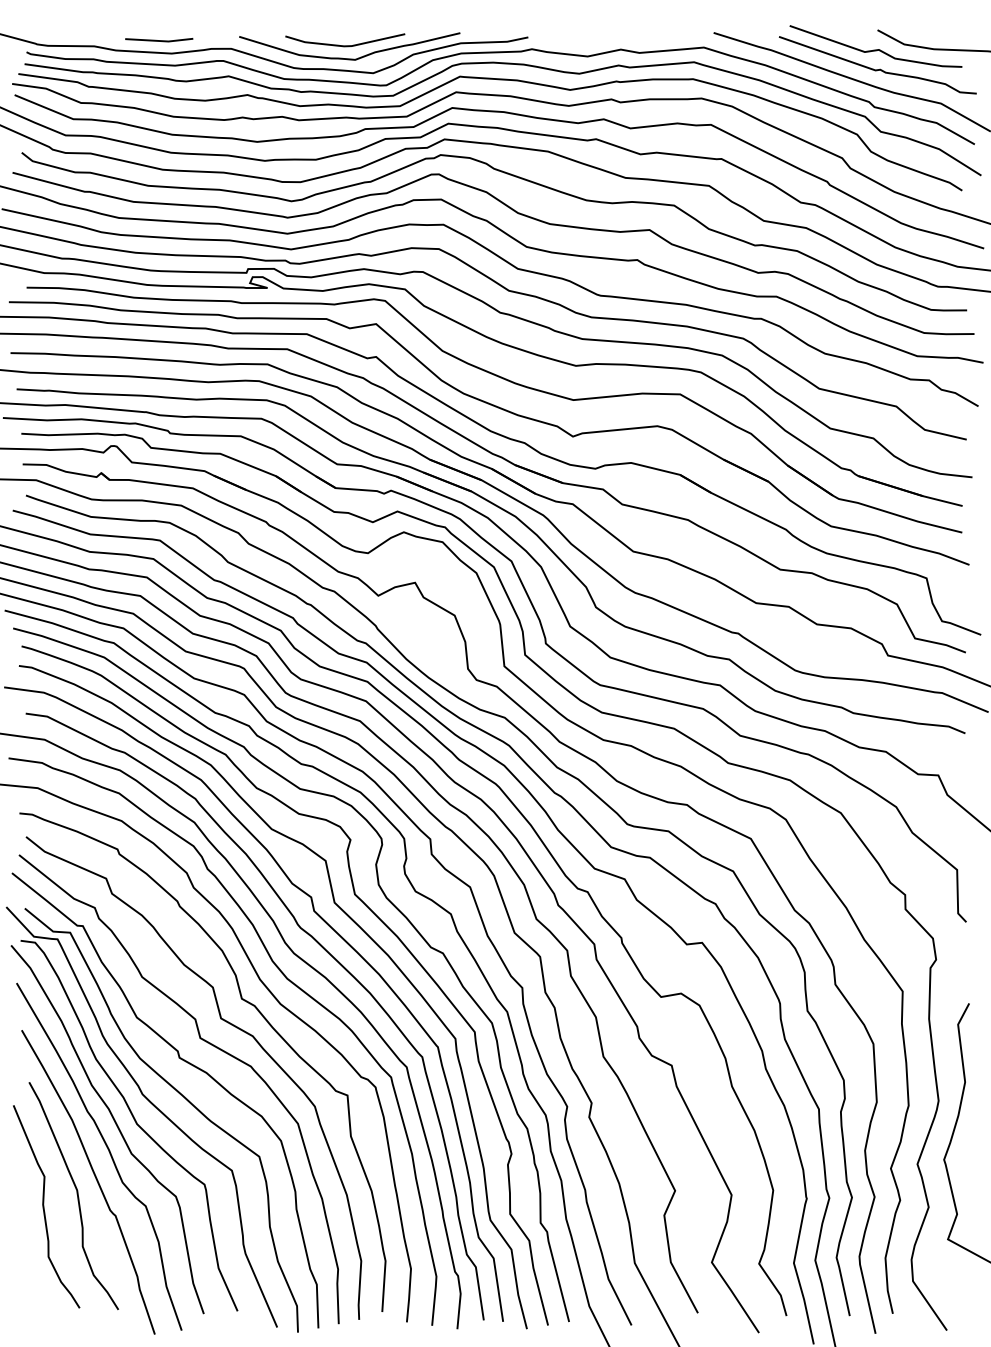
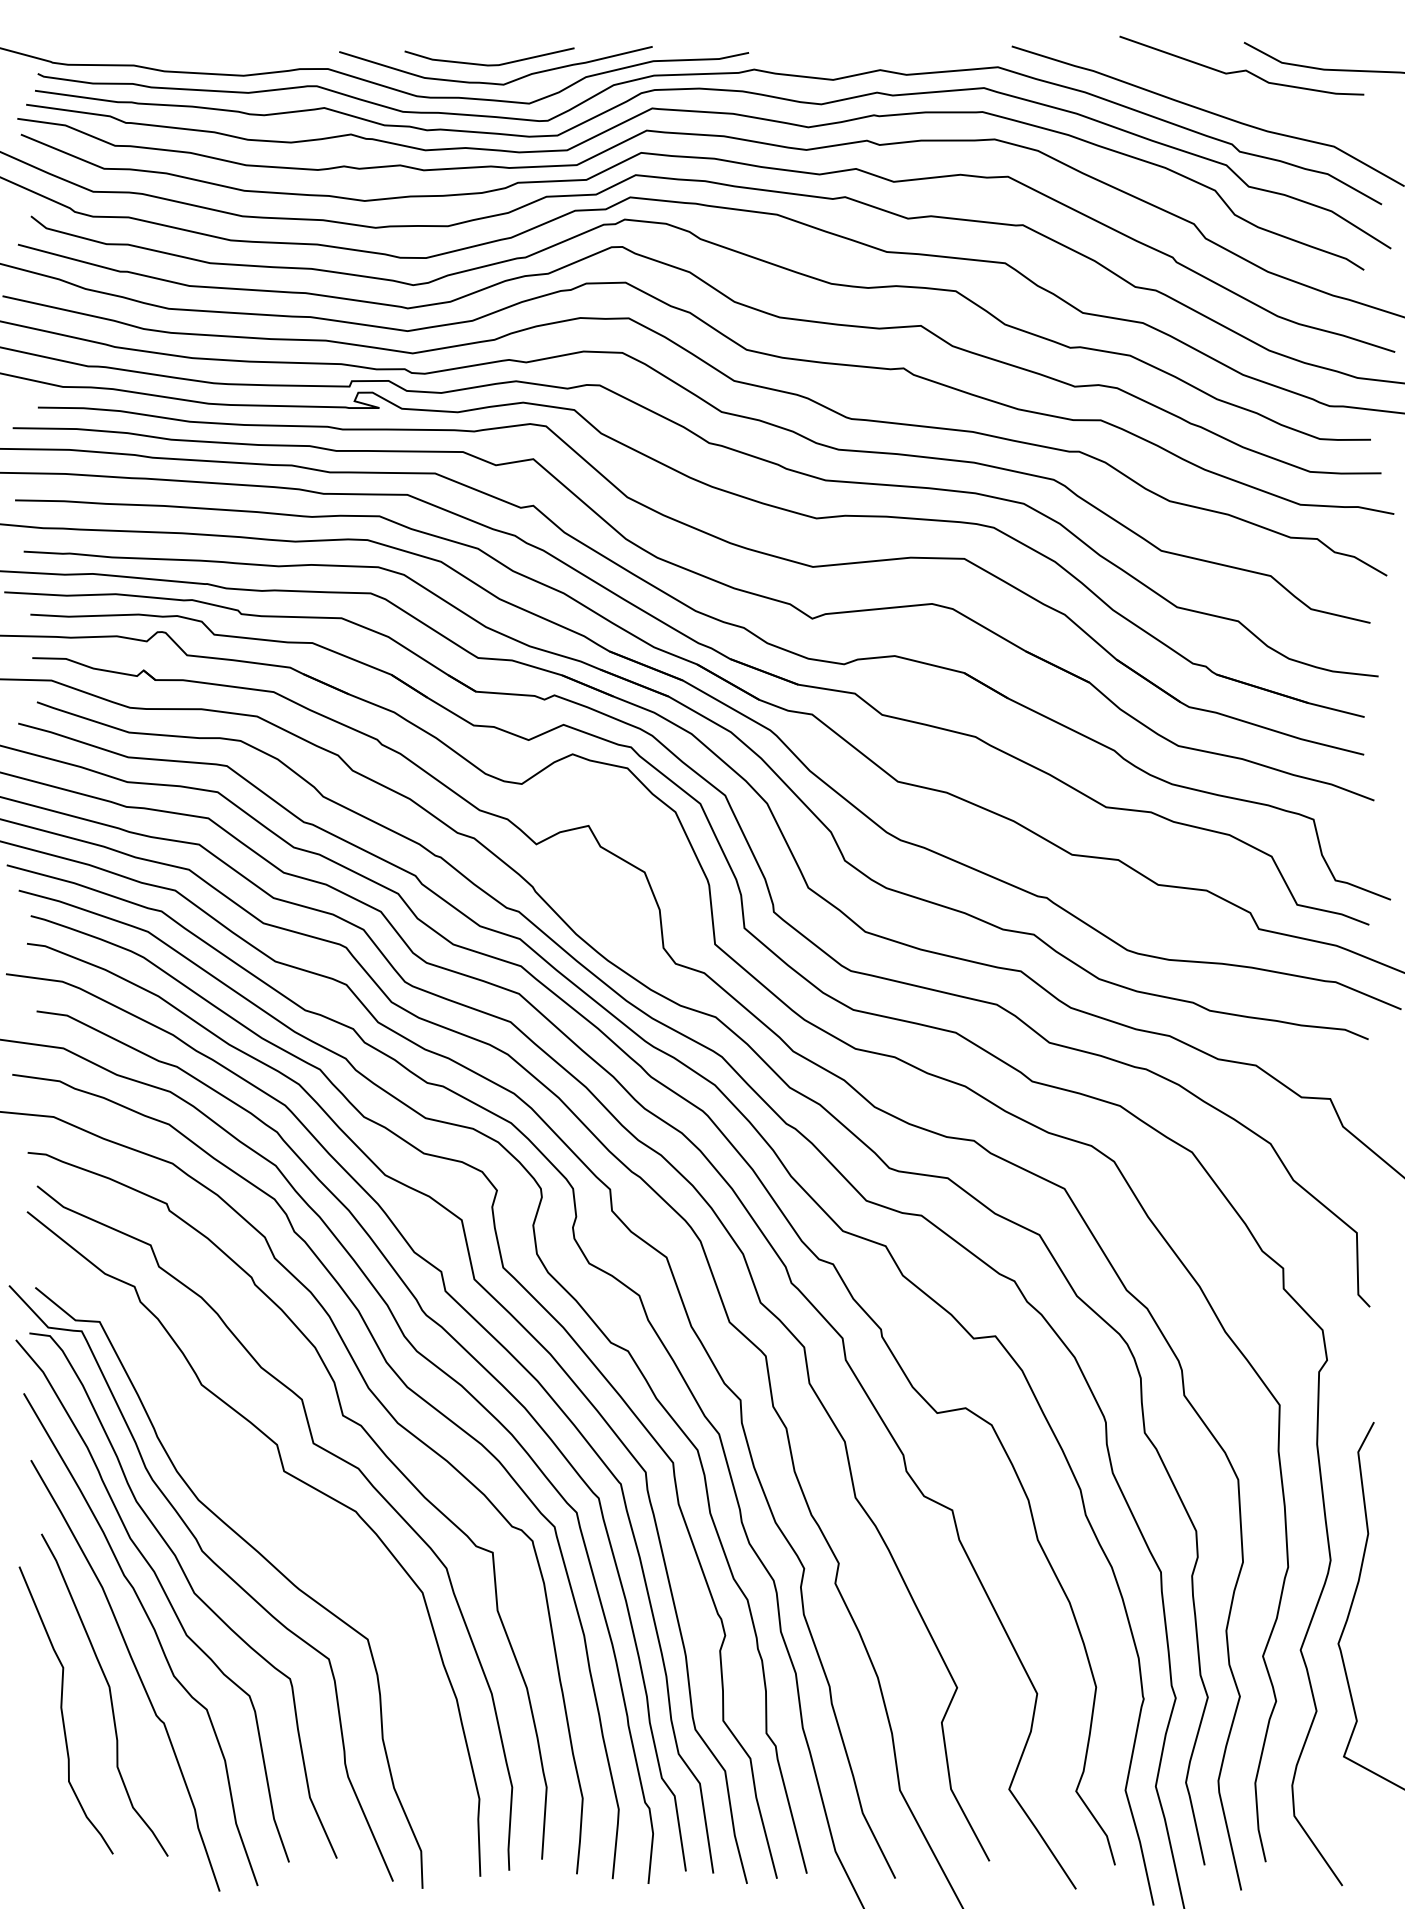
line: (159, 40) -> (226, 57), removed
curve: (877, 69) -> (1243, 98), removed
curve: (185, 1062) -> (263, 1505), removed

